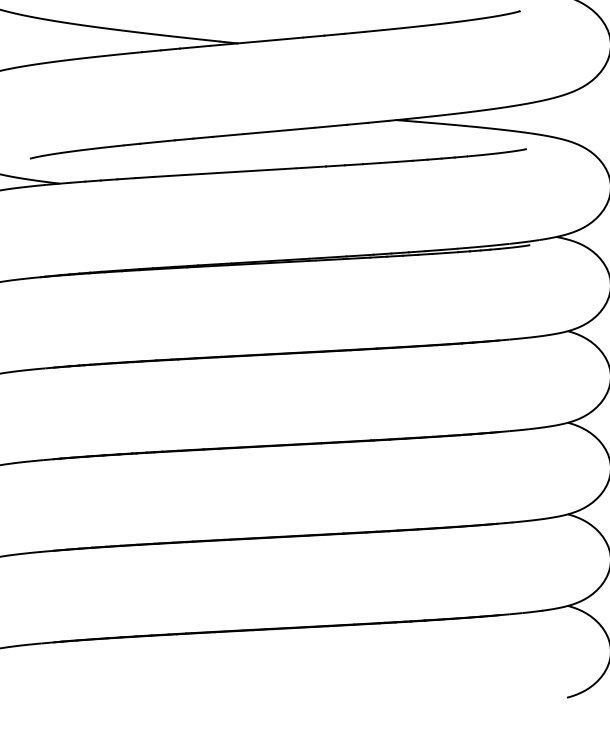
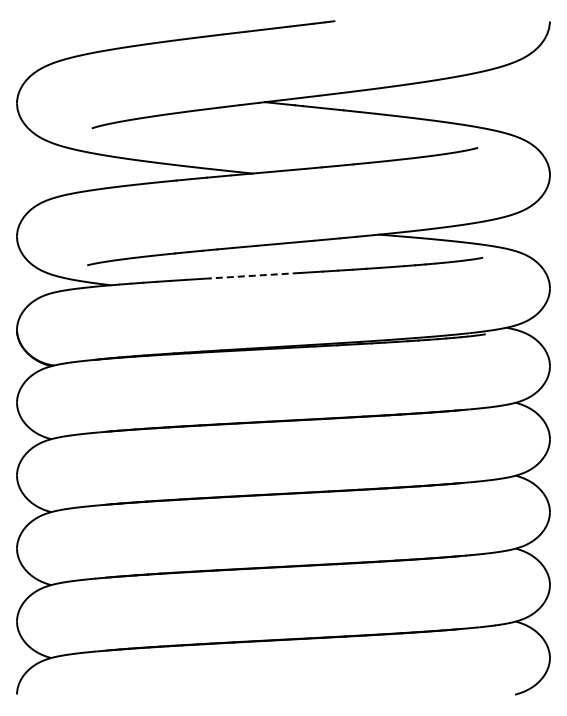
line: (241, 171) -> (255, 275), solid -> dashed

